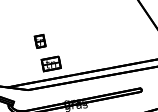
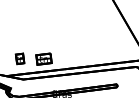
part: (39, 41) -> (19, 58), moved

